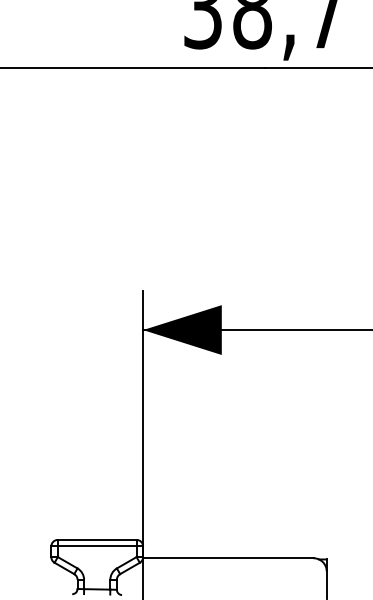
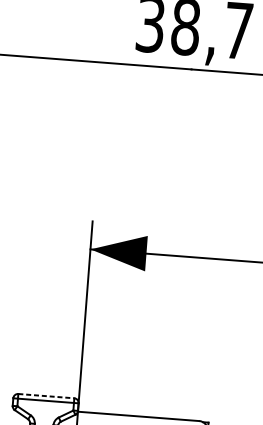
line: (97, 539) -> (46, 395), solid -> dashed

